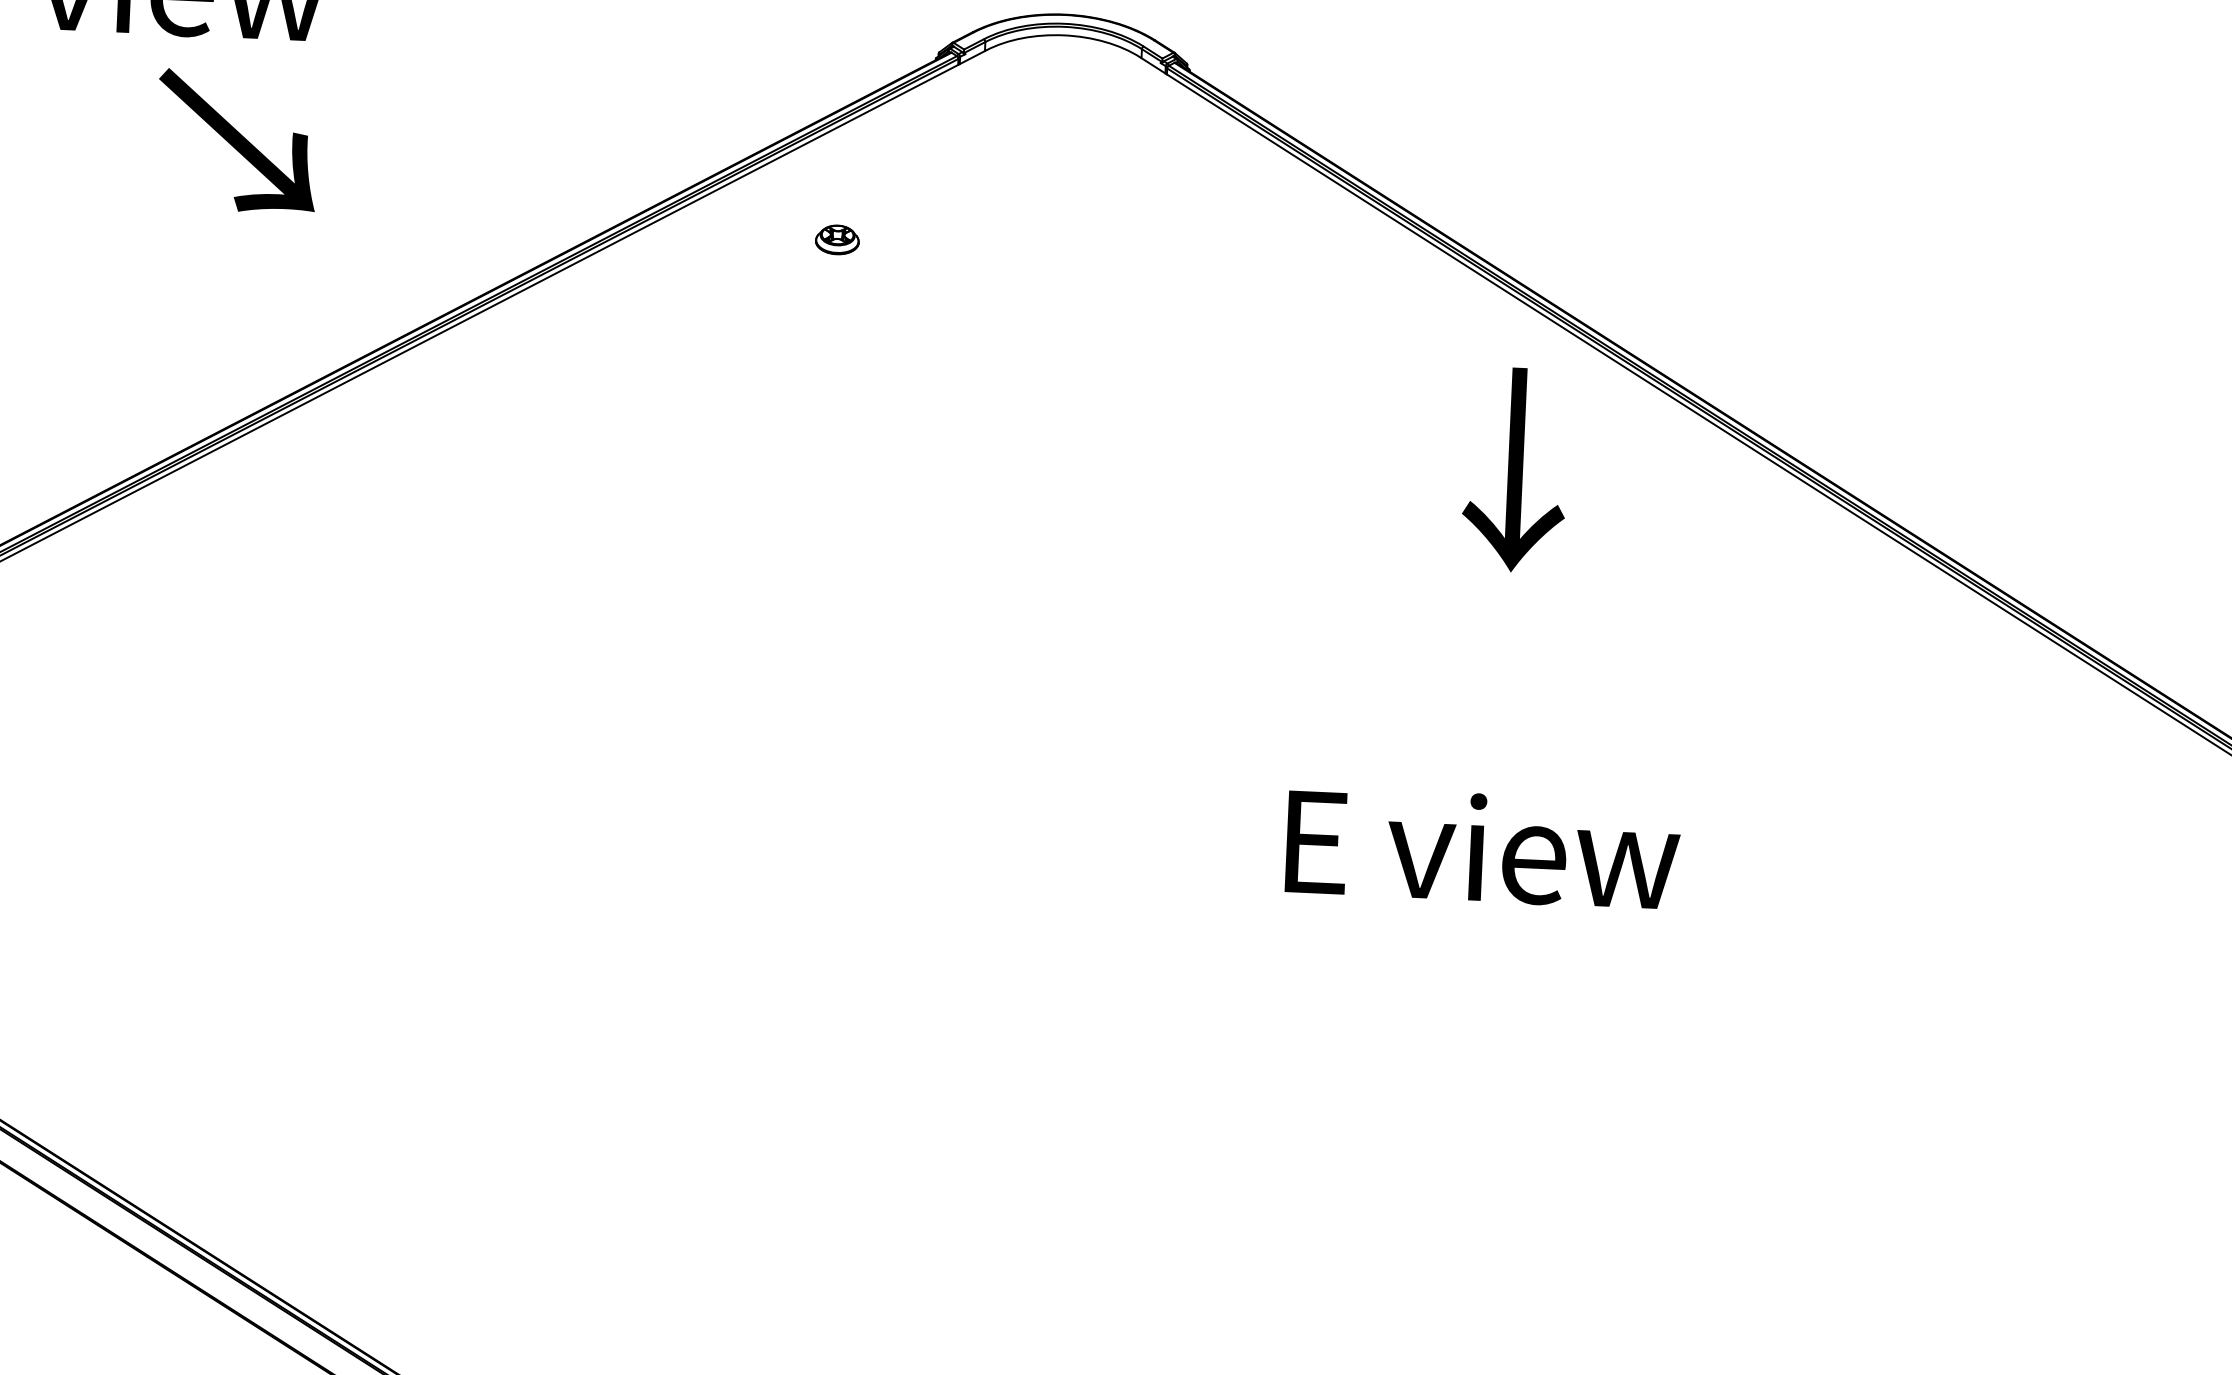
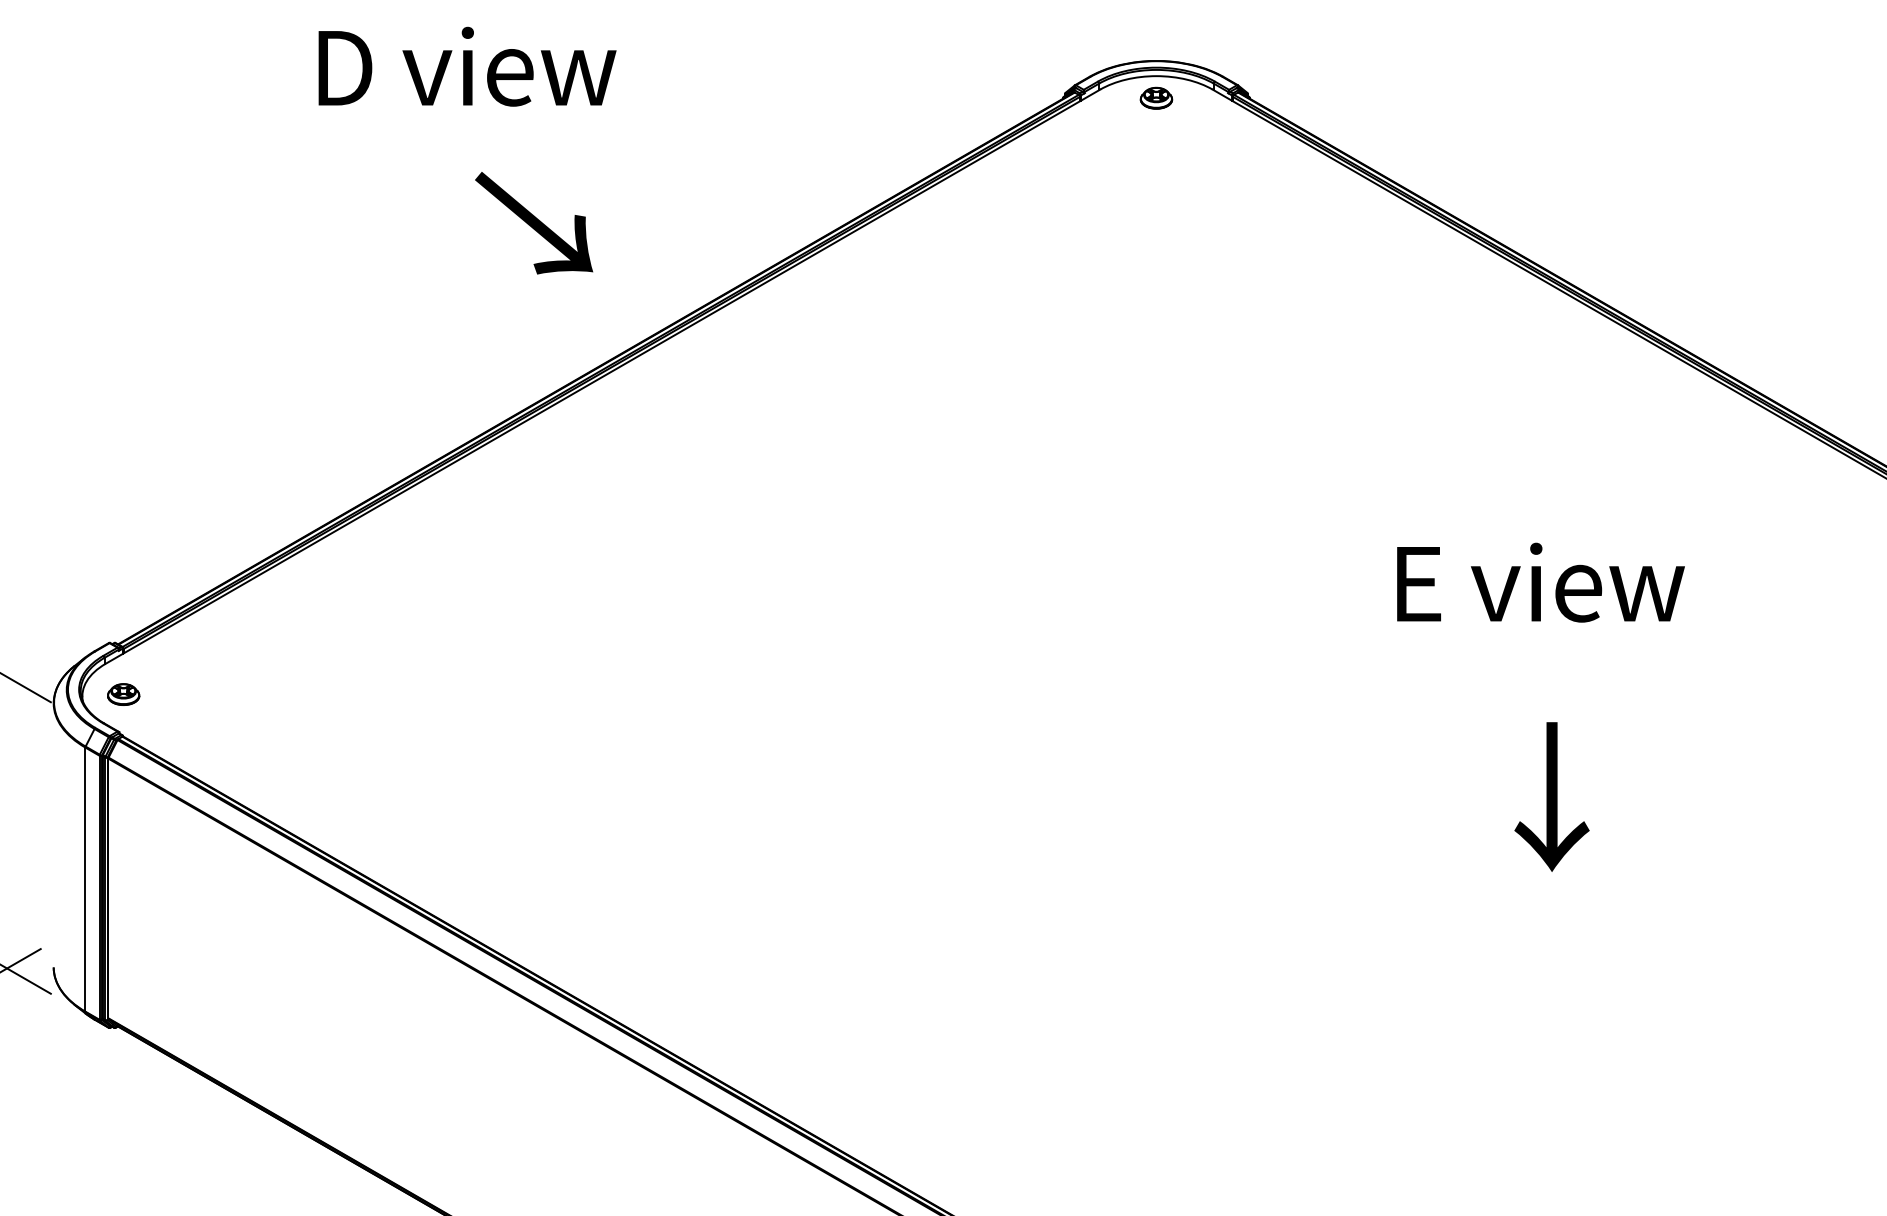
text: (237, 141) -> (534, 223), moved
part: (837, 238) -> (1156, 97), moved
text: (1514, 469) -> (1551, 796), moved
text: (1482, 847) -> (1540, 582), moved

